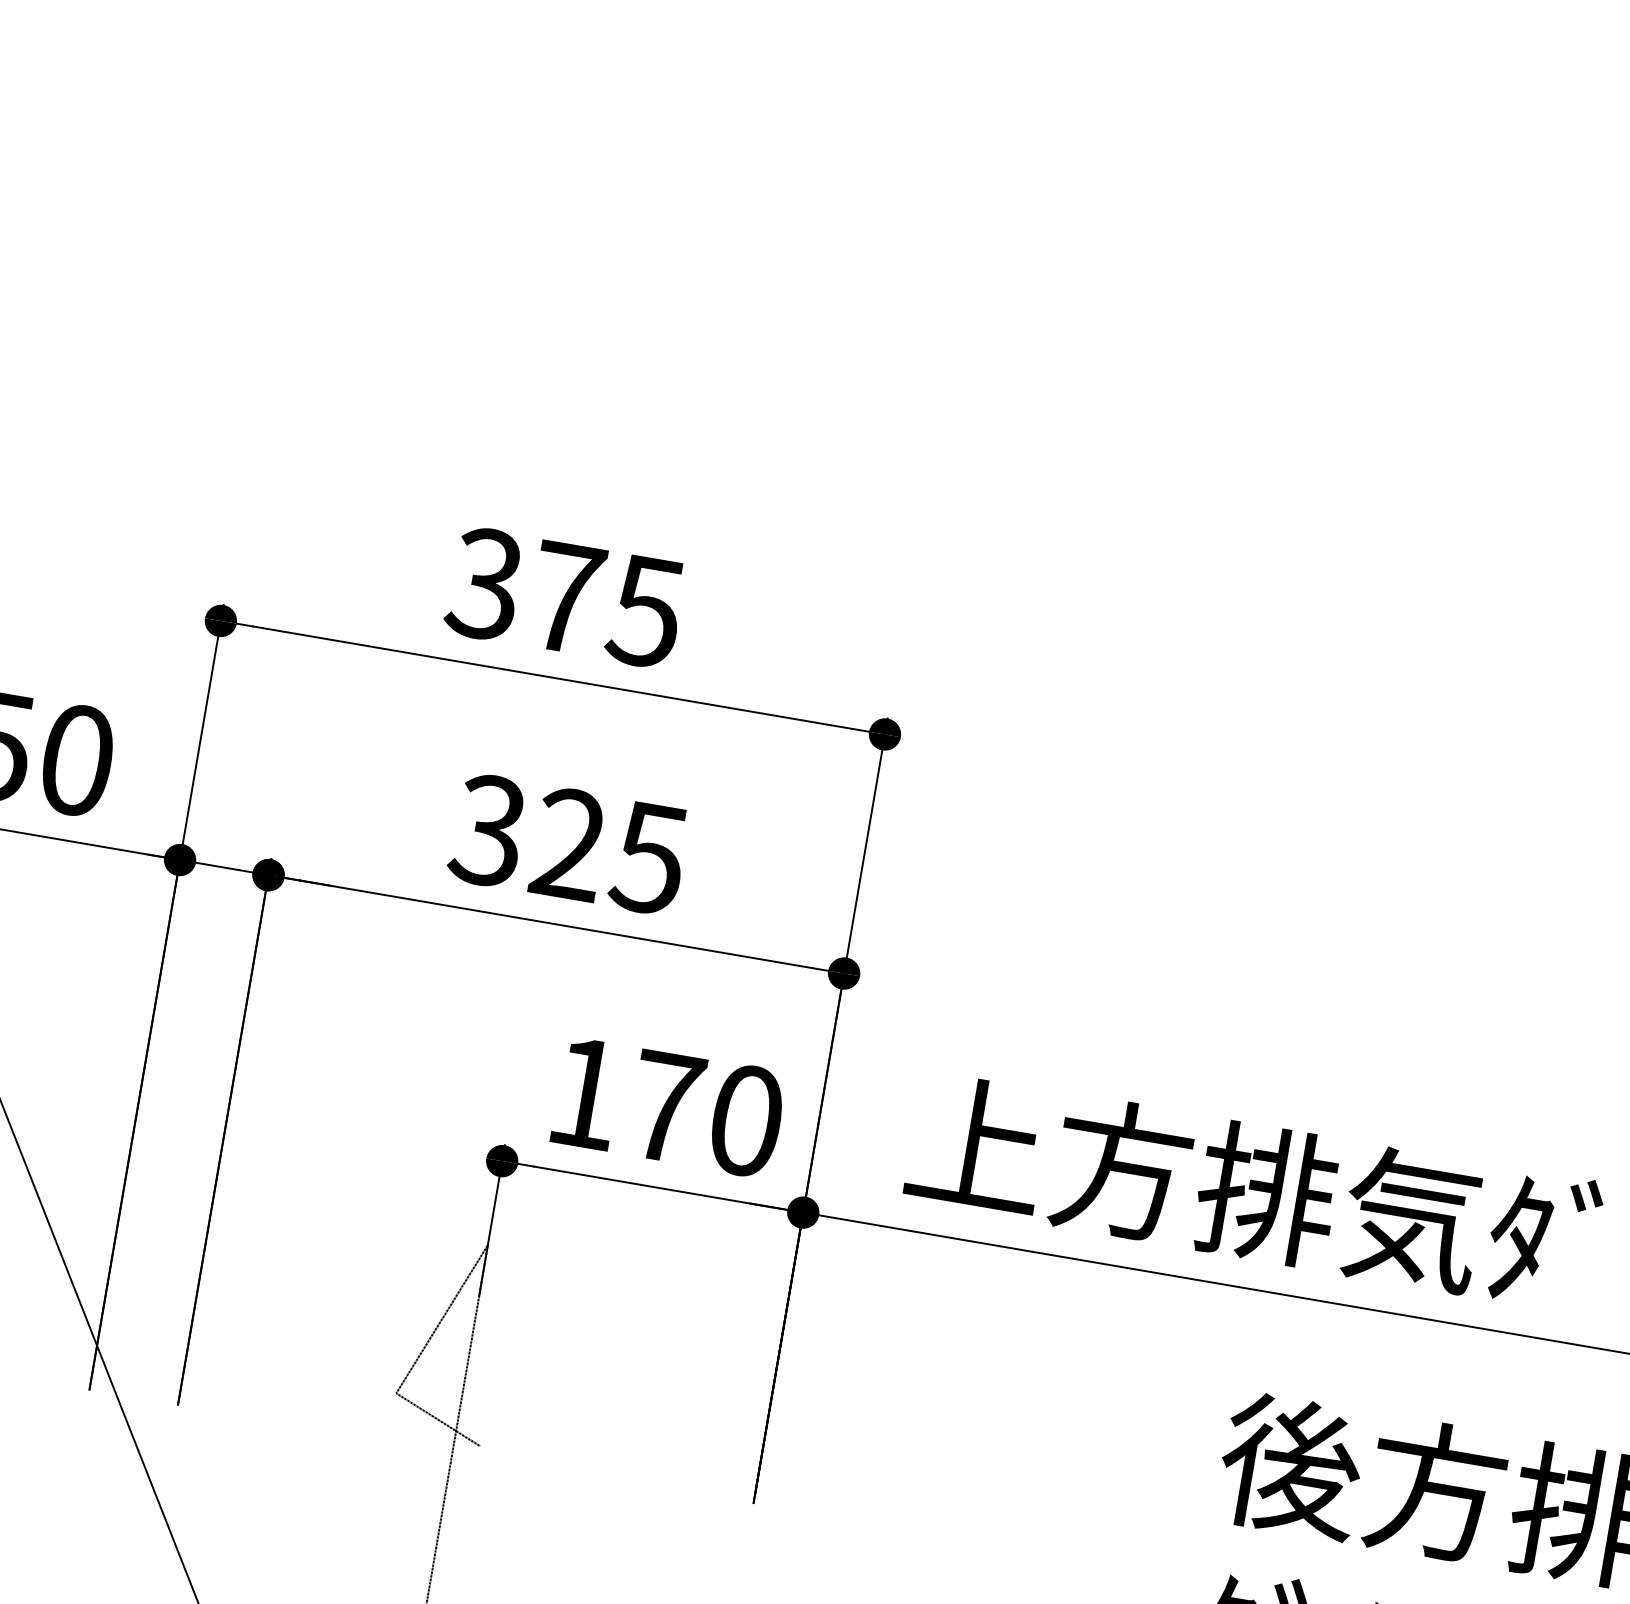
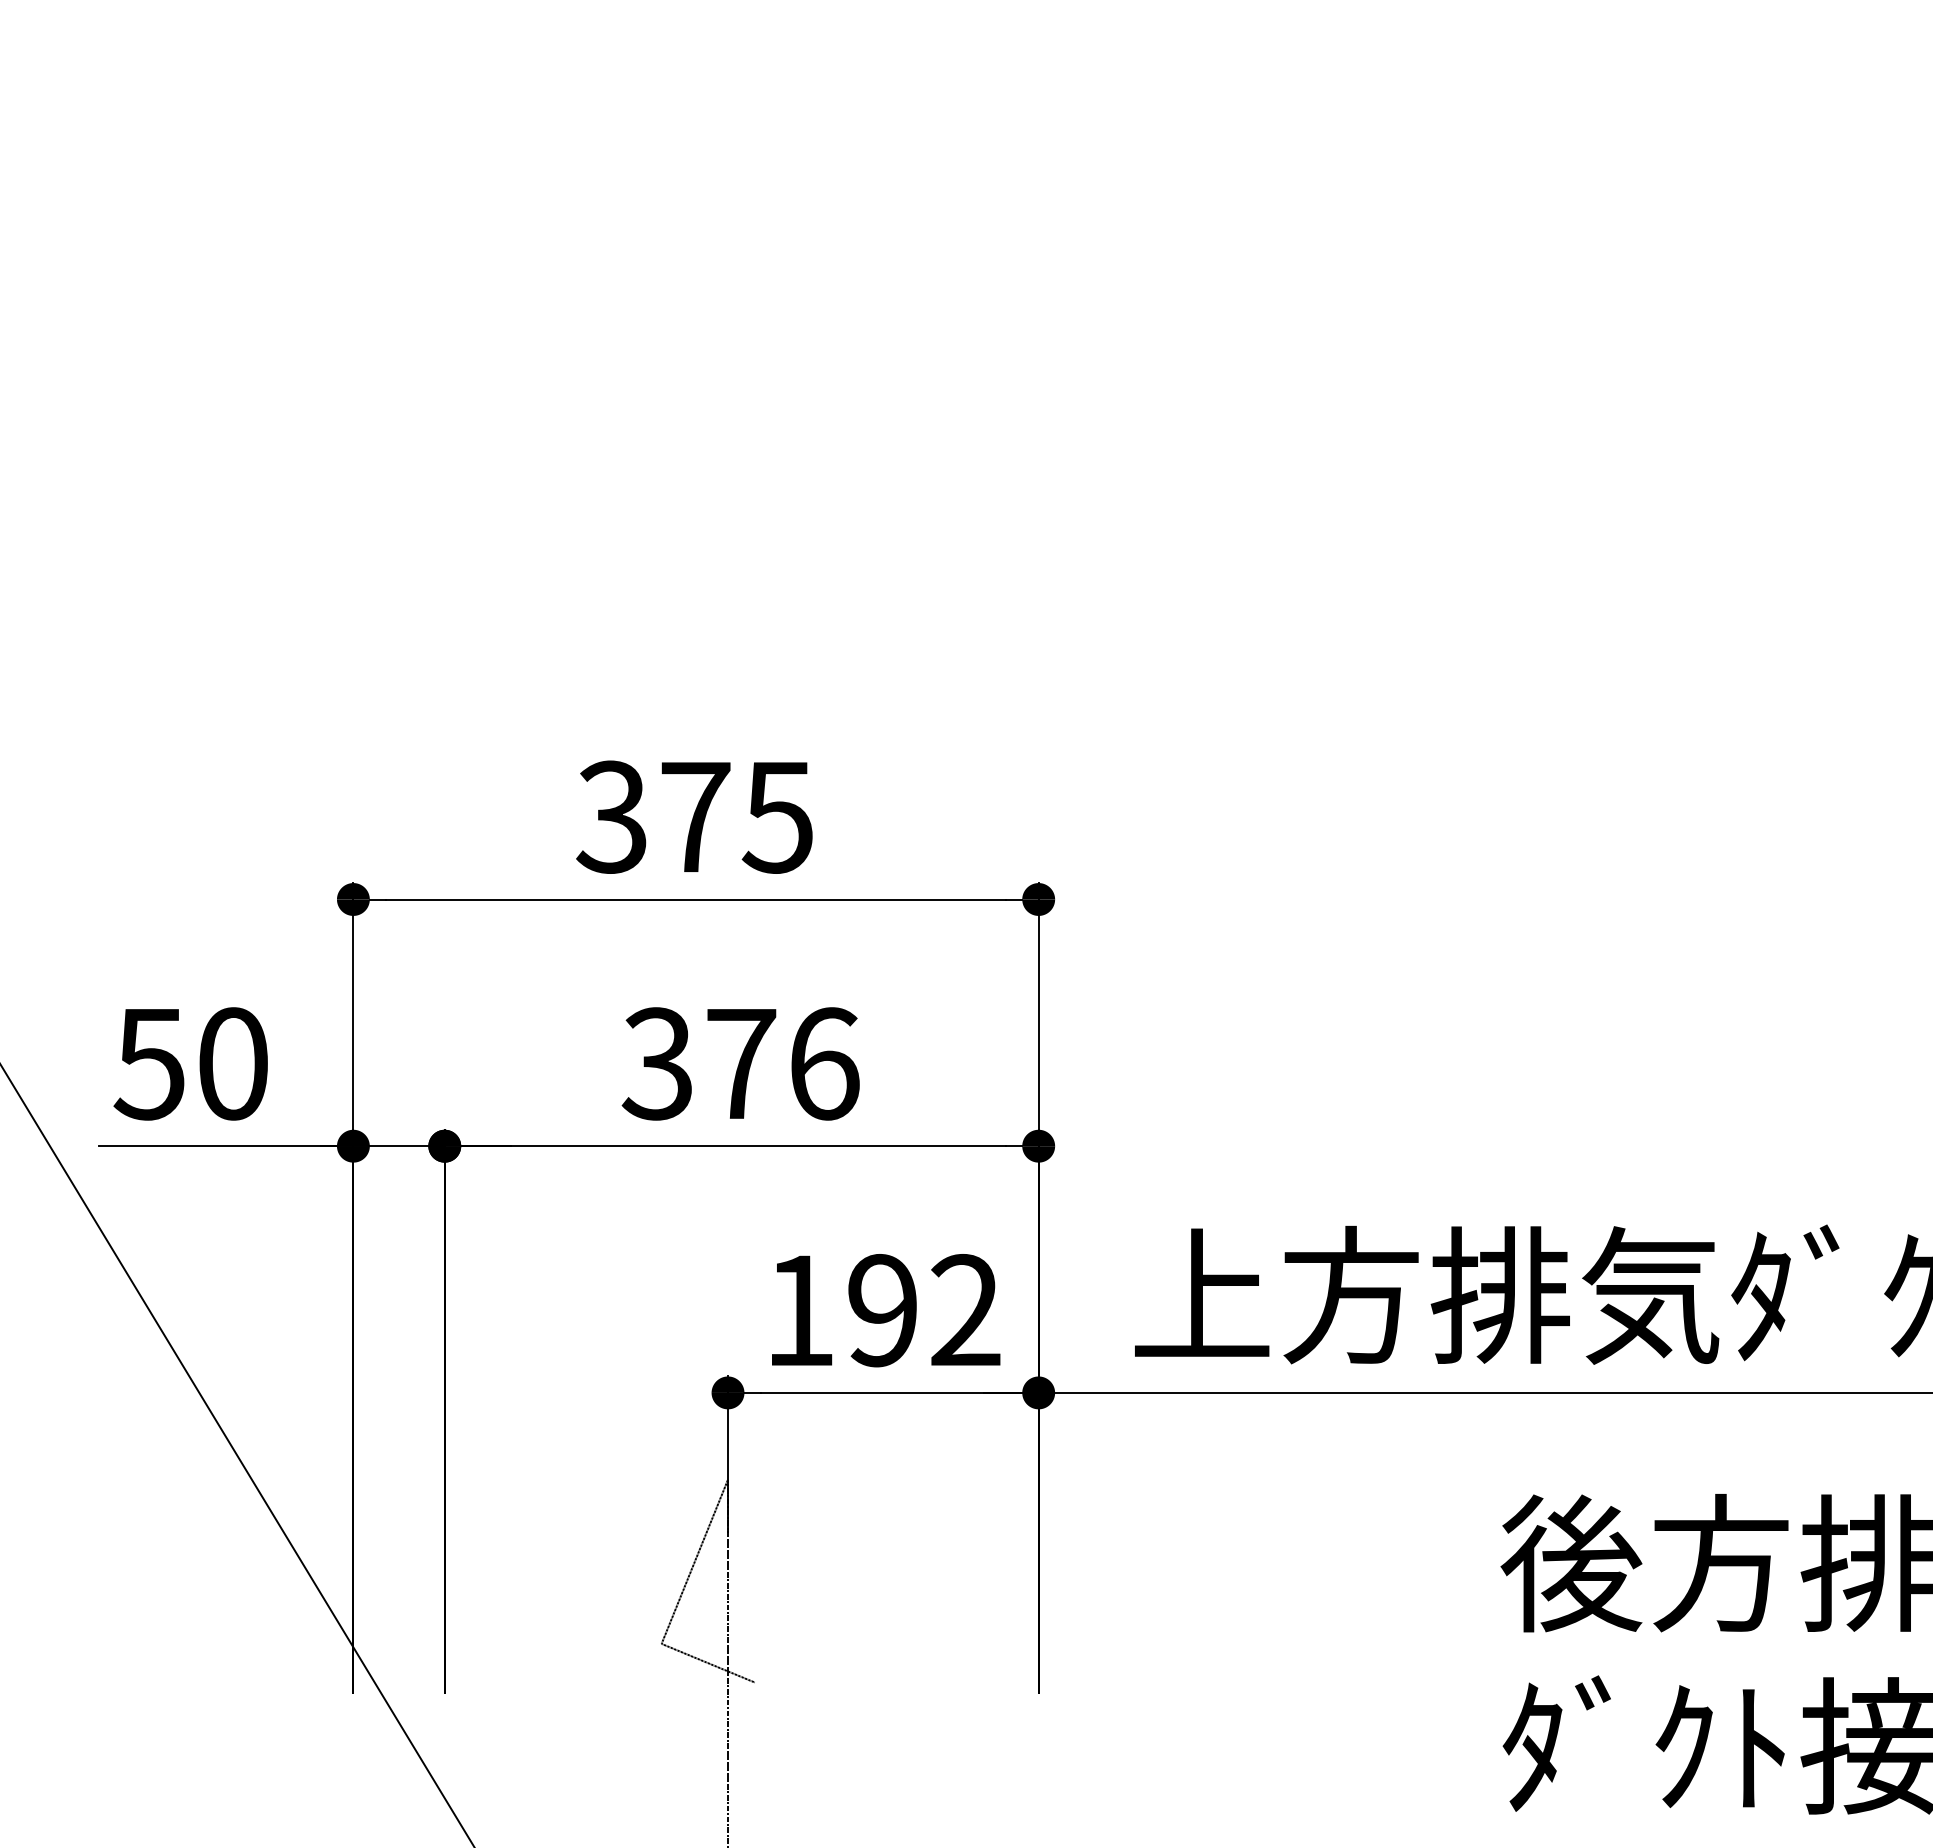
text: (609, 850) -> (782, 1063), 325 -> 376
text: (706, 1113) -> (924, 1310), 170 -> 192

